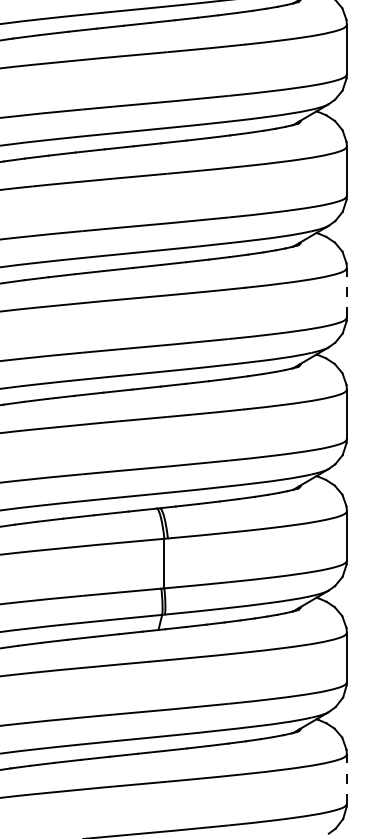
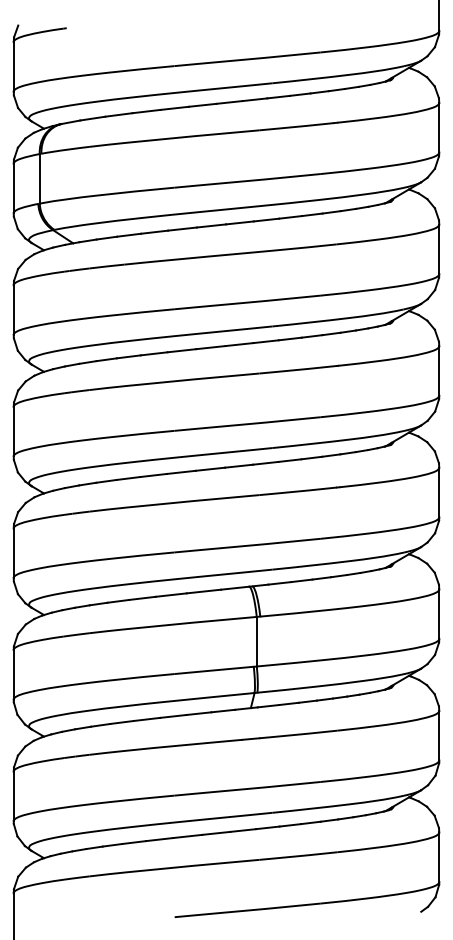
line: (347, 292) -> (439, 370), dashed -> solid
line: (347, 779) -> (439, 857), dashed -> solid

